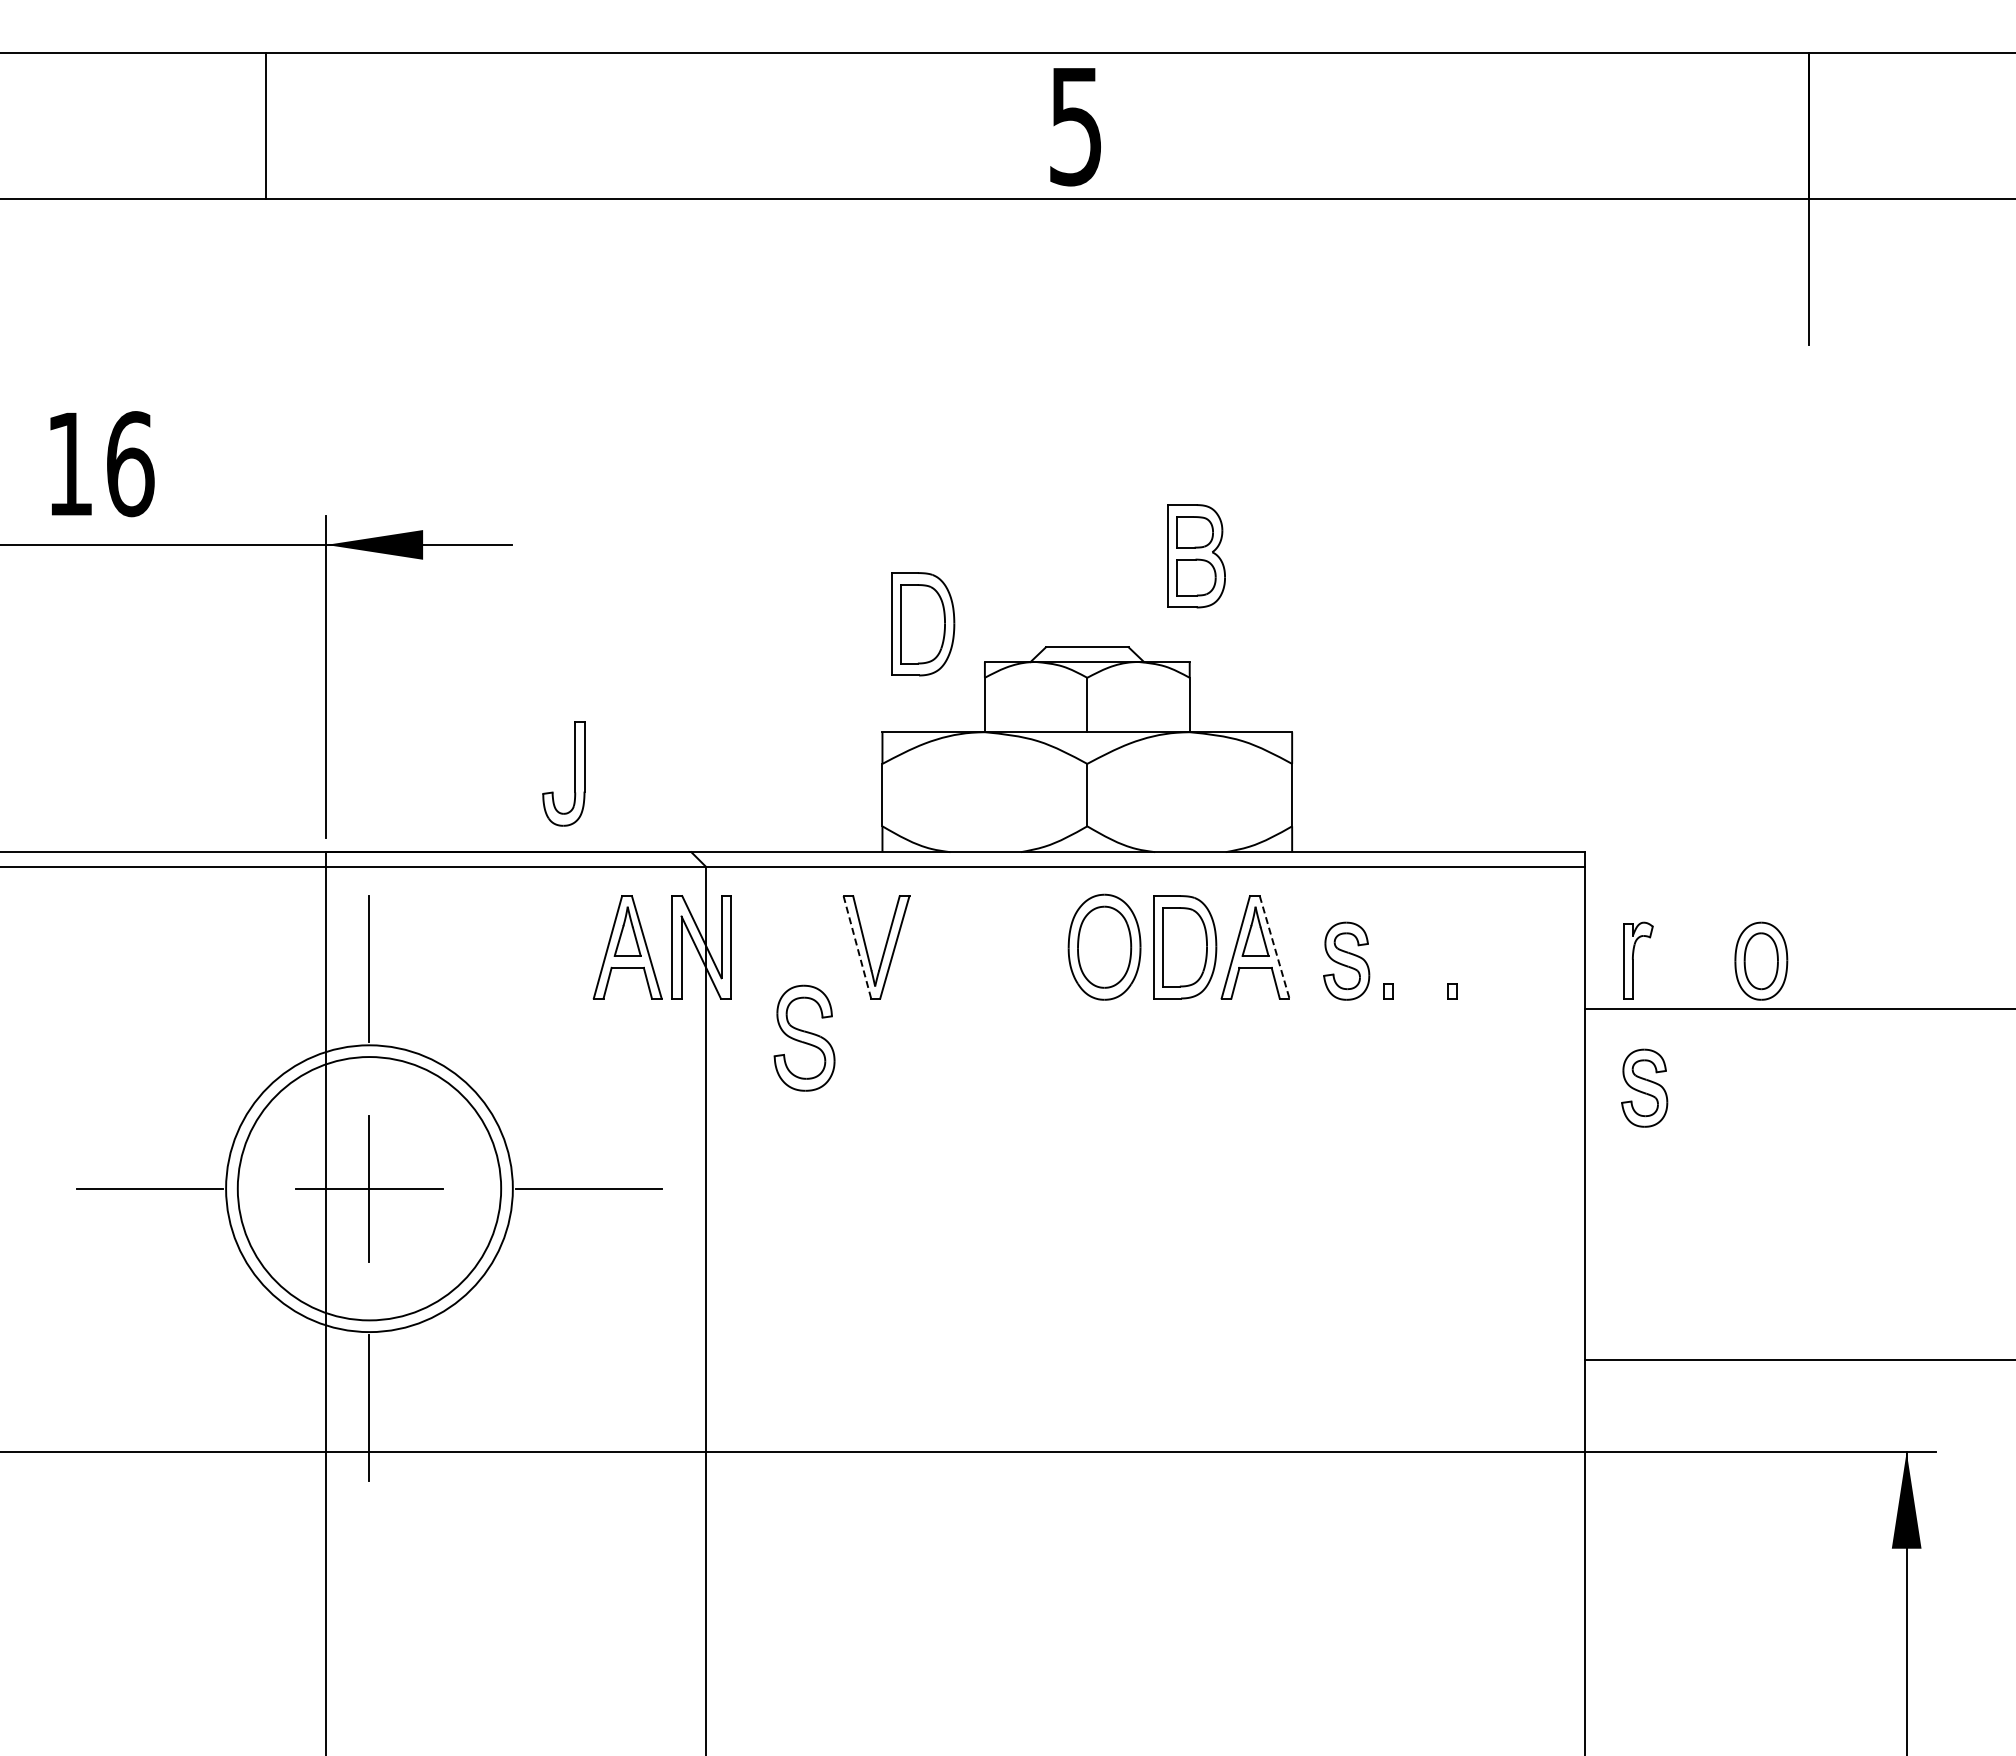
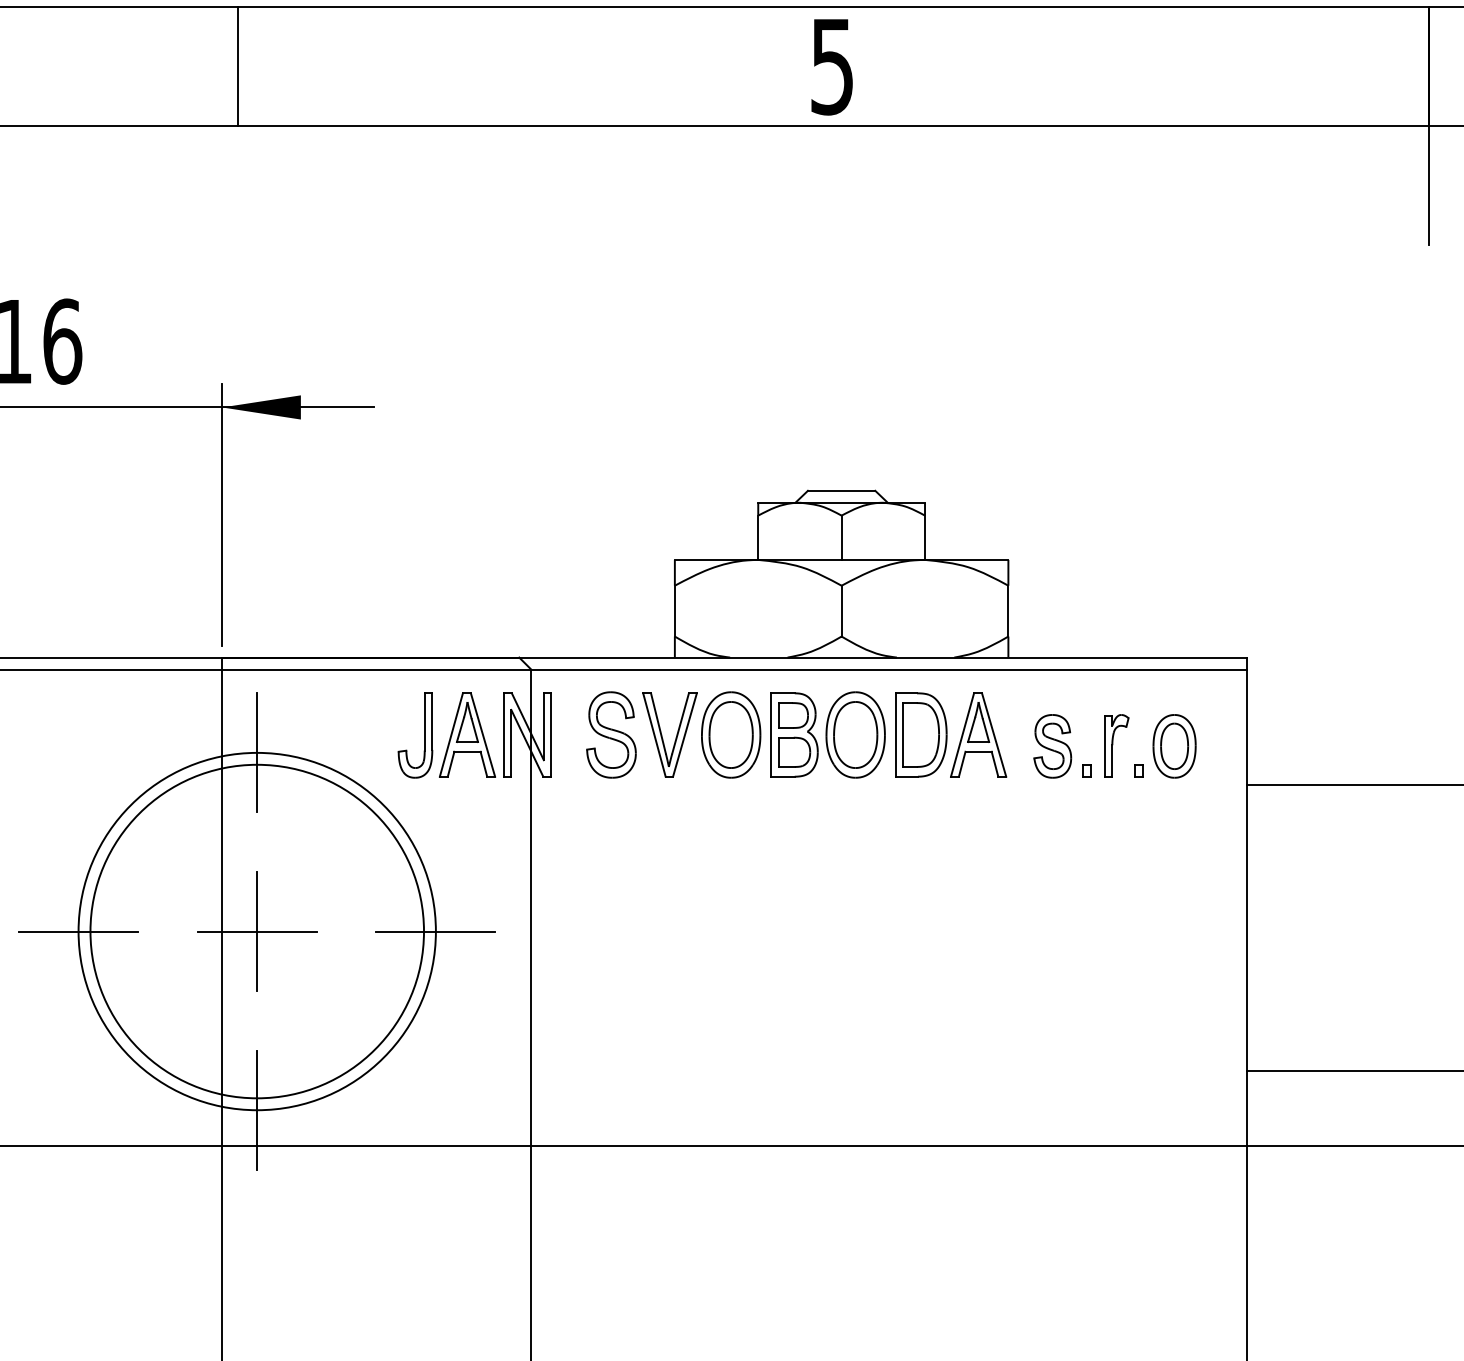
line: (265, 125) -> (237, 66), moved
part: (1196, 556) -> (794, 735), moved
part: (923, 624) -> (708, 472), removed
part: (574, 773) -> (424, 735), moved
line: (857, 946) -> (654, 734), dashed -> solid
part: (951, 946) -> (731, 734), added
line: (1274, 947) -> (994, 735), dashed -> solid
part: (1638, 960) -> (1116, 745), moved
part: (1761, 960) -> (1174, 745), moved
part: (804, 1037) -> (611, 734), moved
part: (1644, 1087) -> (1295, 849), removed
circle: (369, 1188) -> (257, 931), size x1.43
circle: (369, 1188) -> (257, 931), size x1.67

